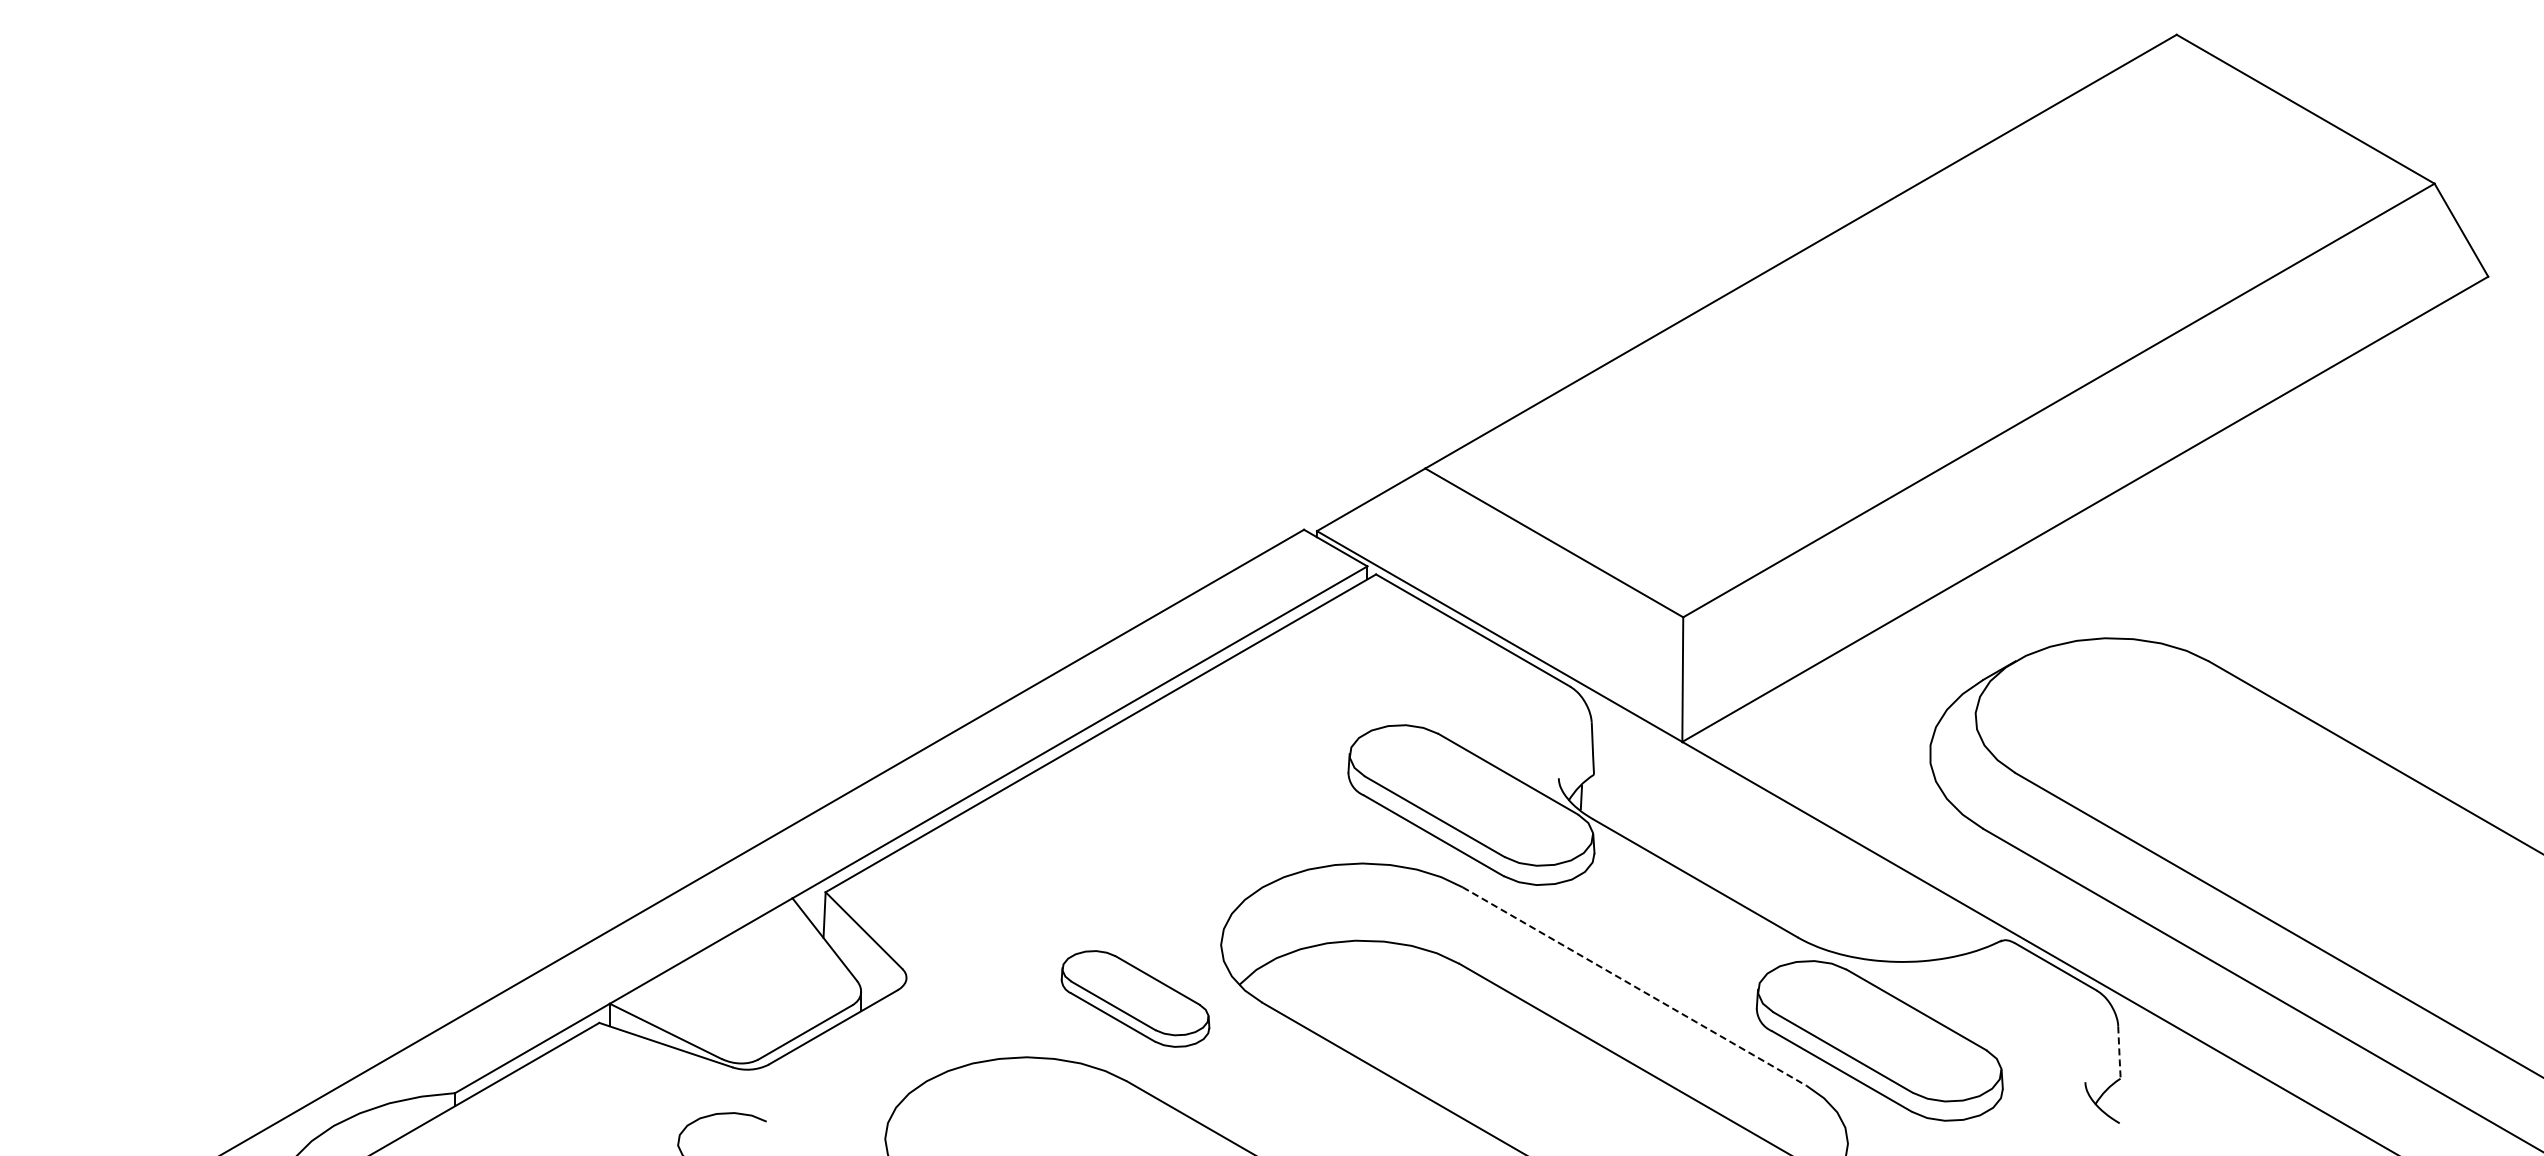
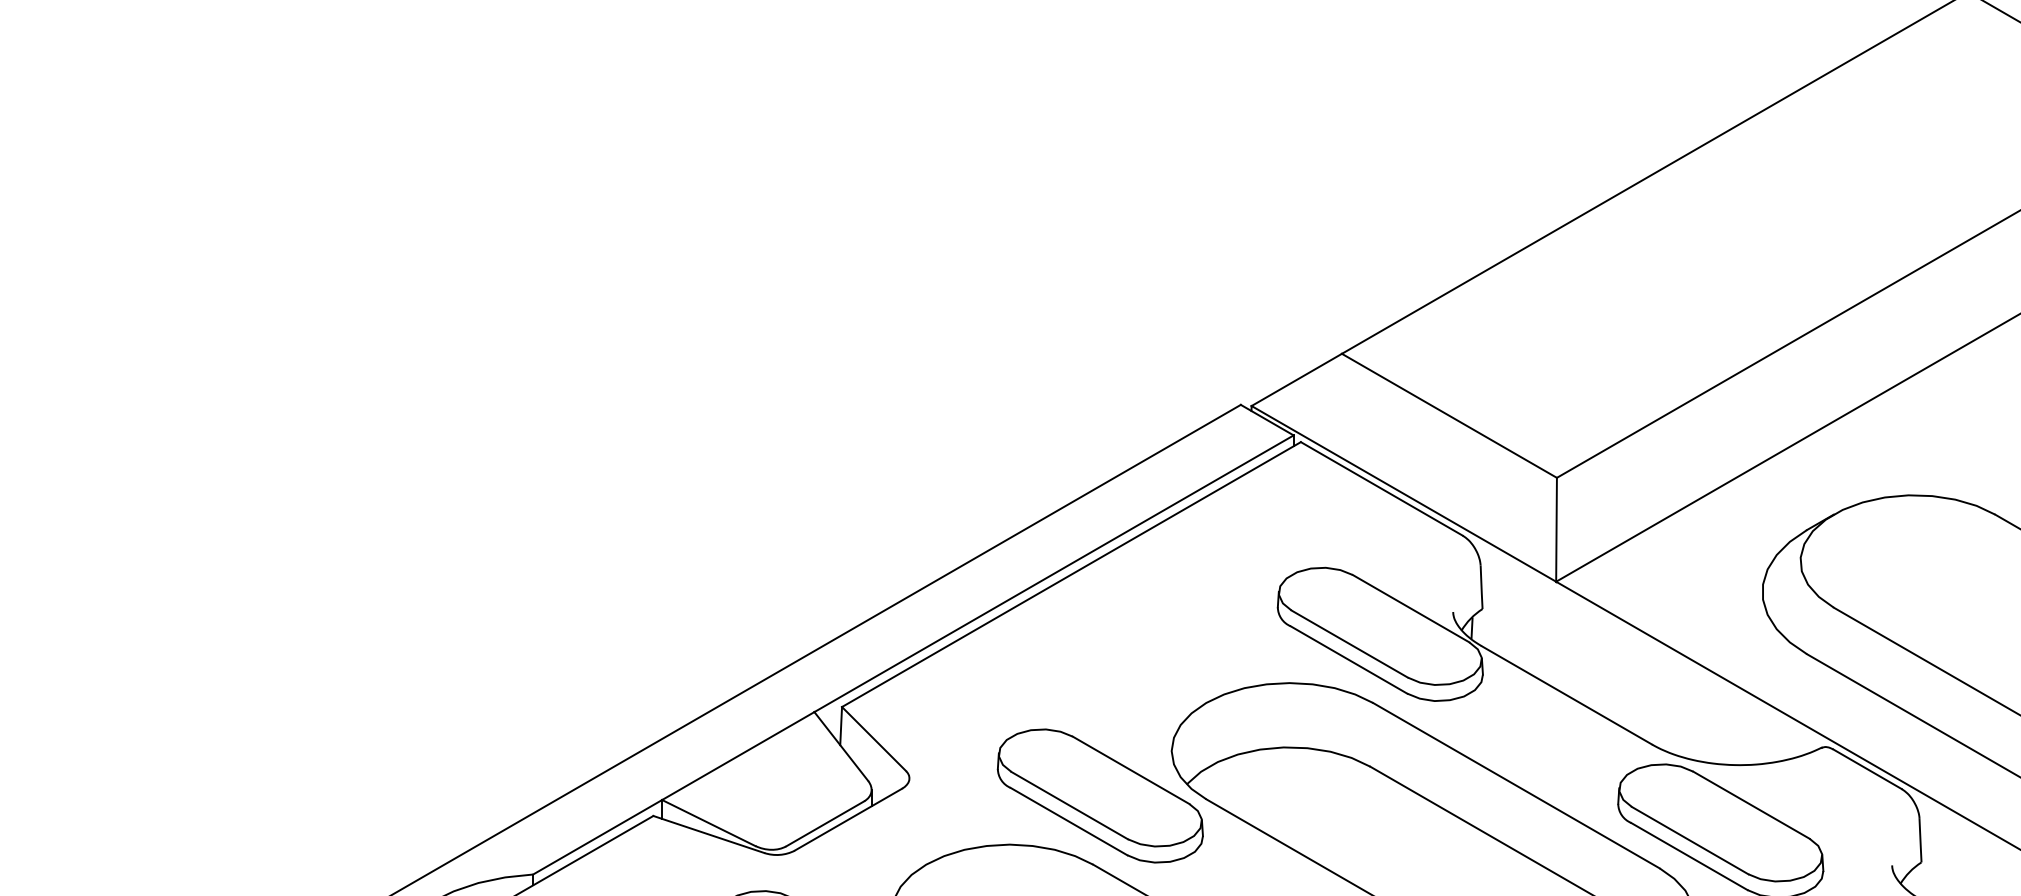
line: (1634, 986) -> (1516, 785), dashed -> solid
part: (1135, 998) -> (1100, 795), size x1.67
line: (2119, 1053) -> (1920, 841), dashed -> solid

